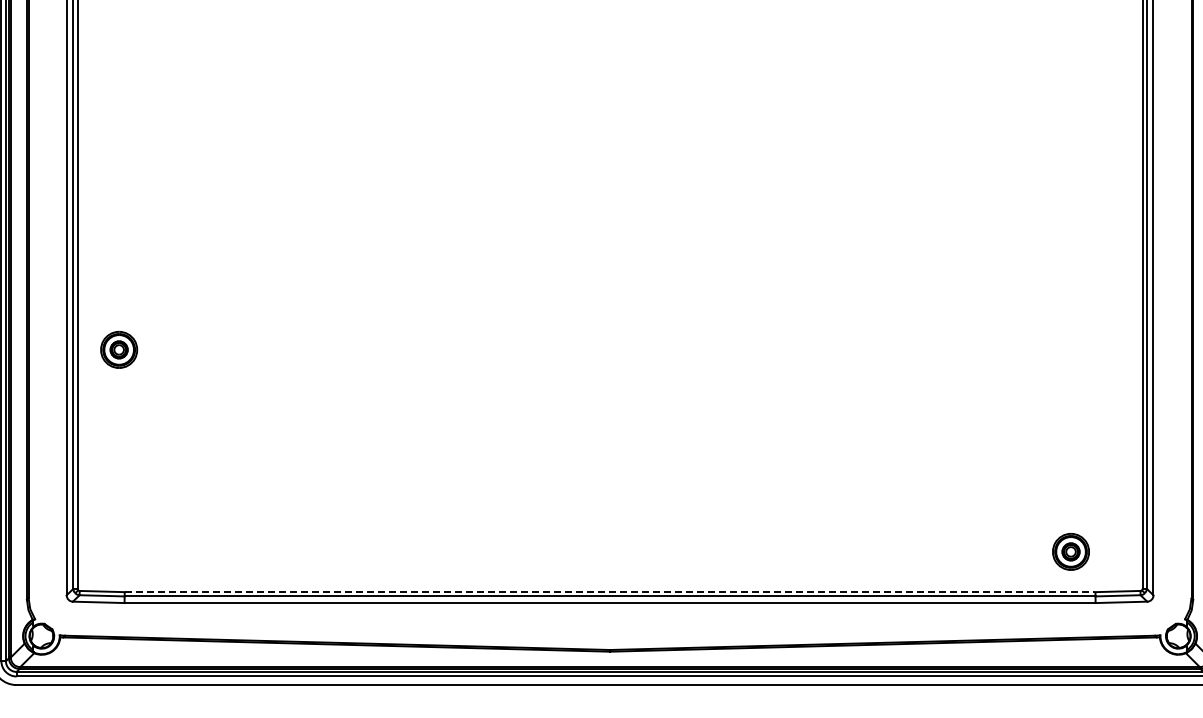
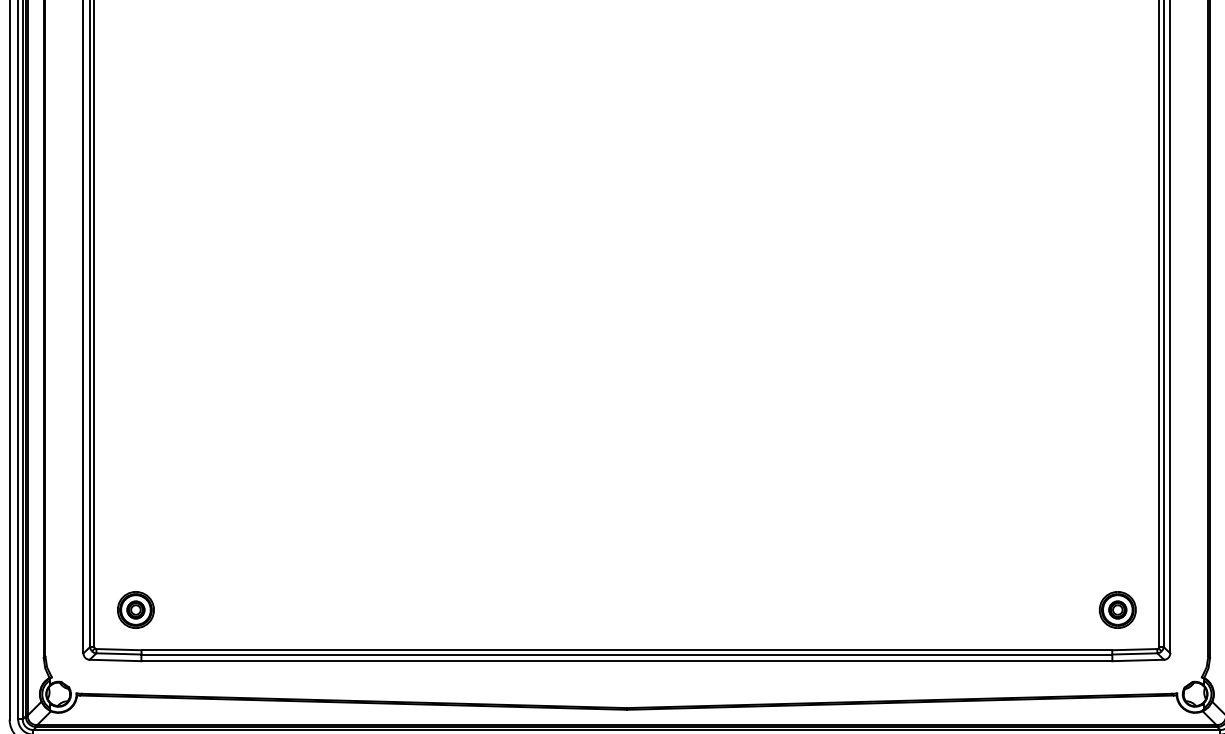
part: (118, 349) -> (135, 609), moved
part: (1070, 551) -> (1117, 609), moved
line: (610, 592) -> (627, 650), dashed -> solid

